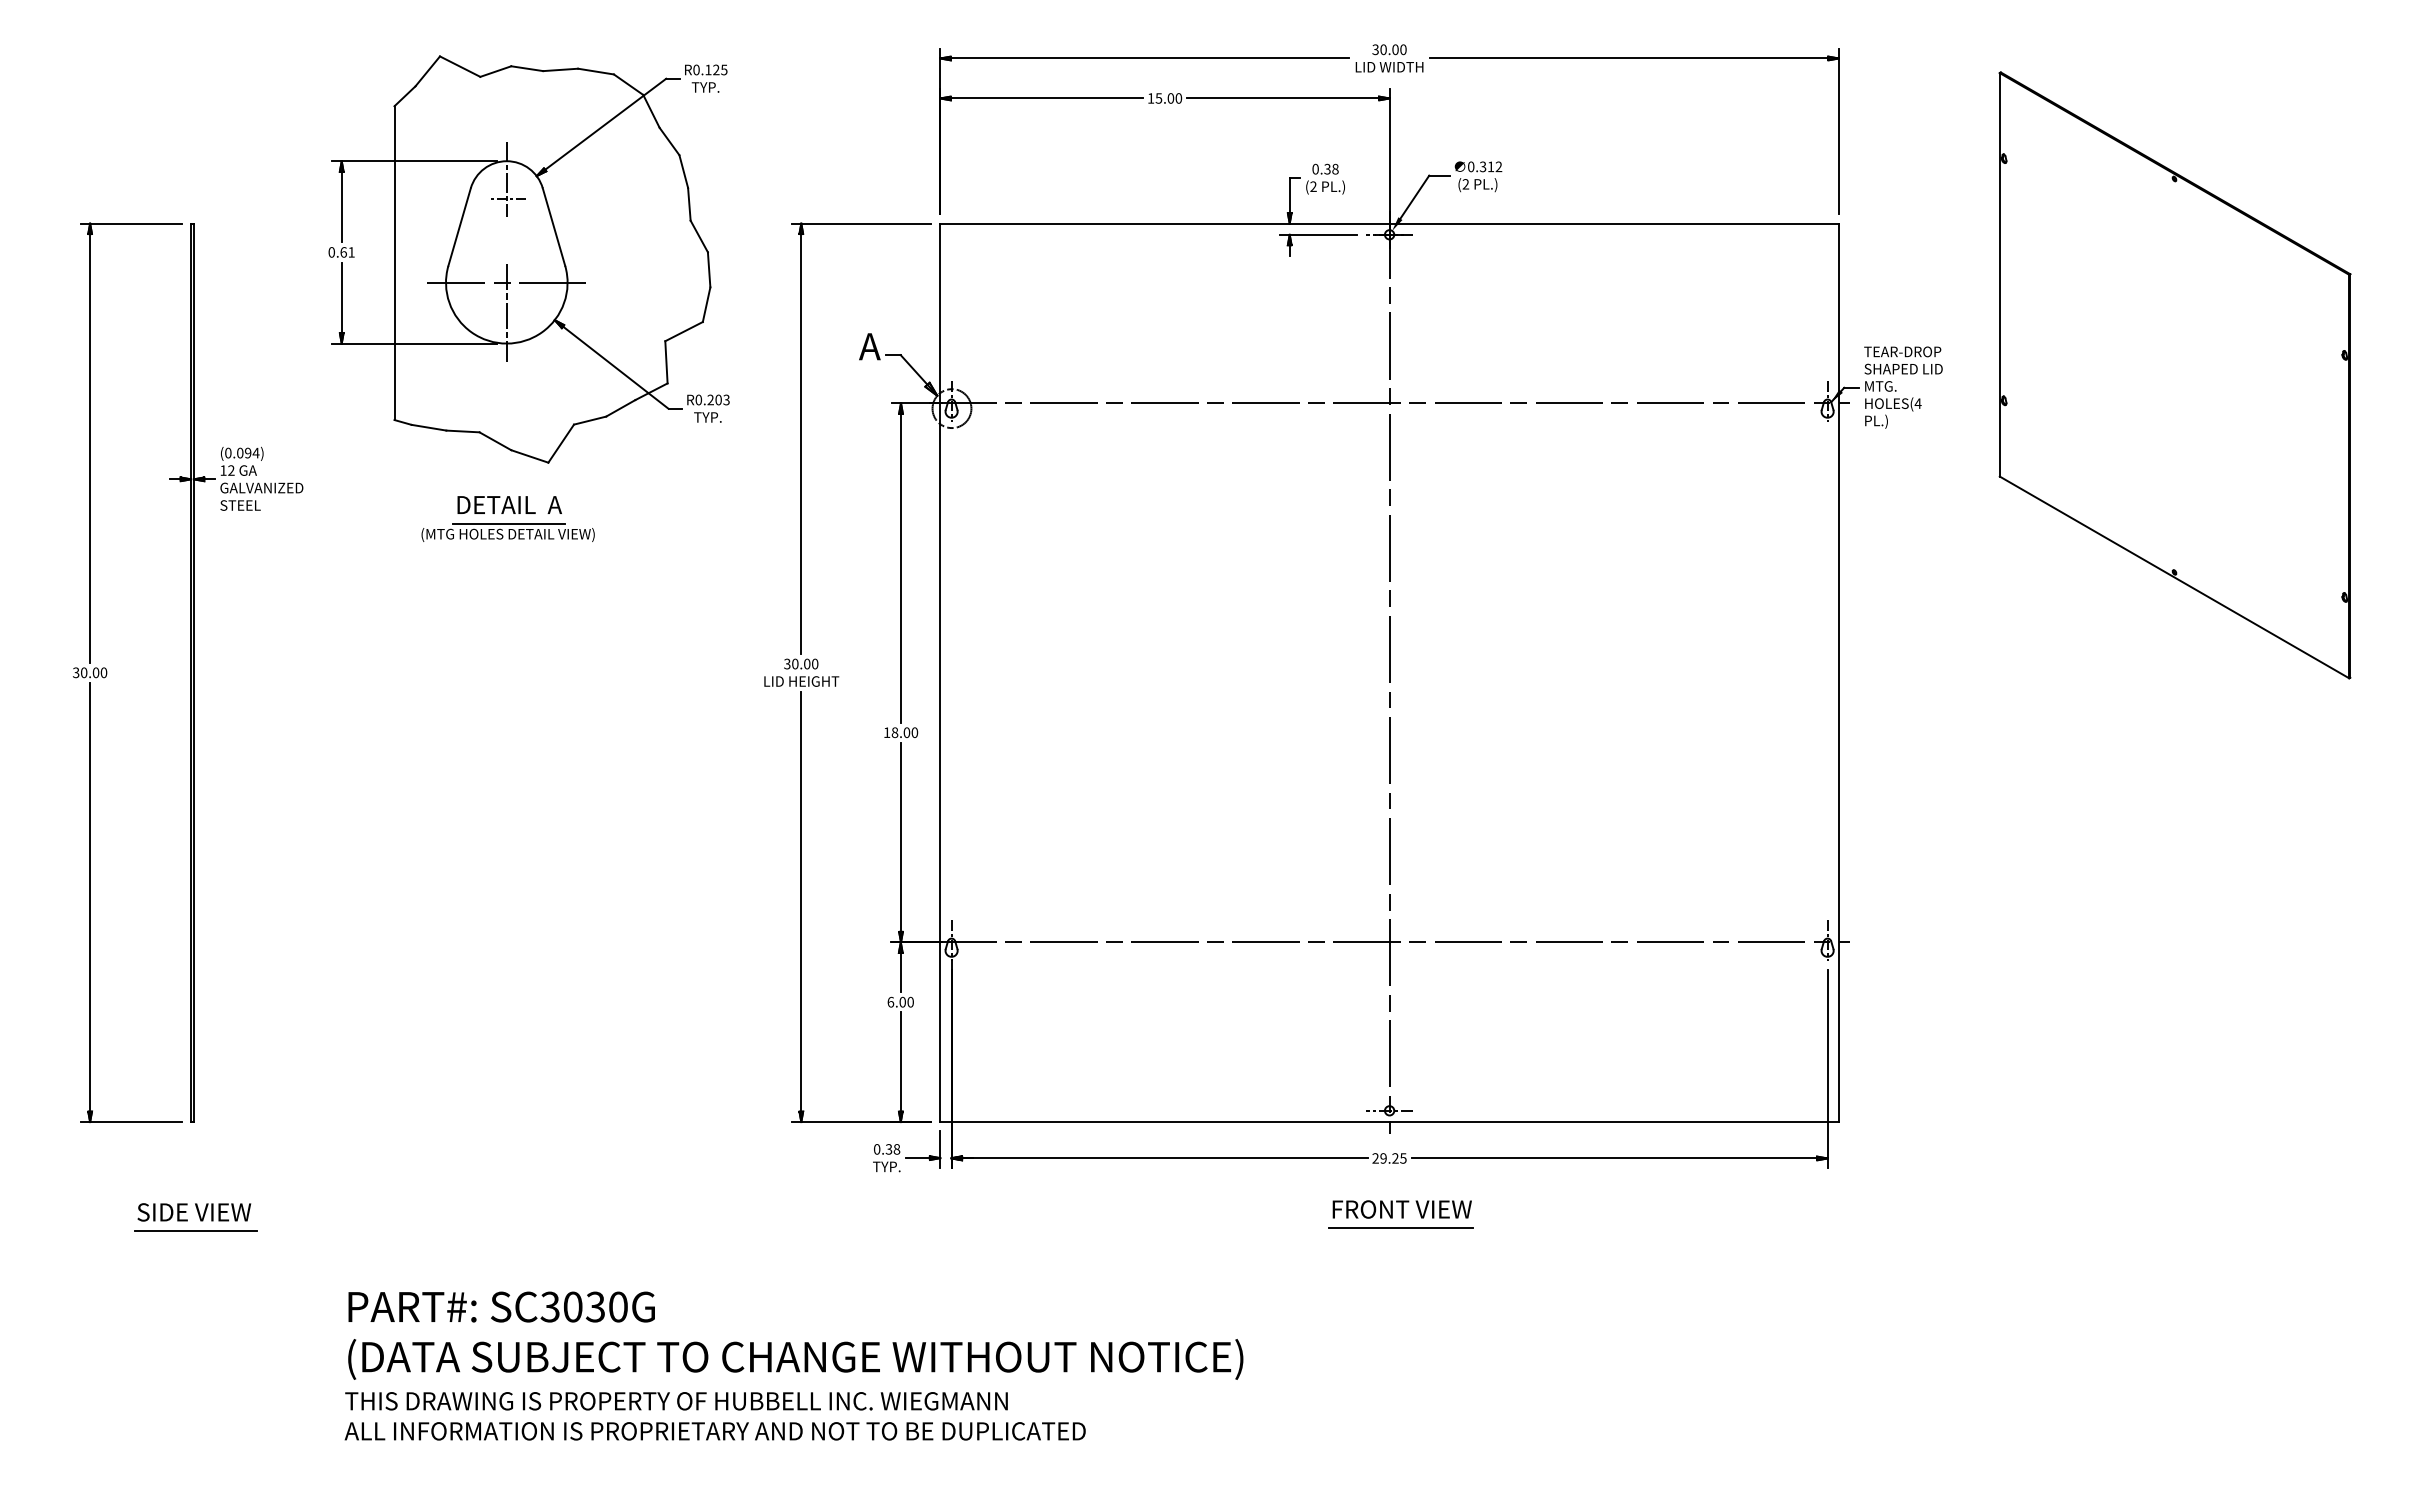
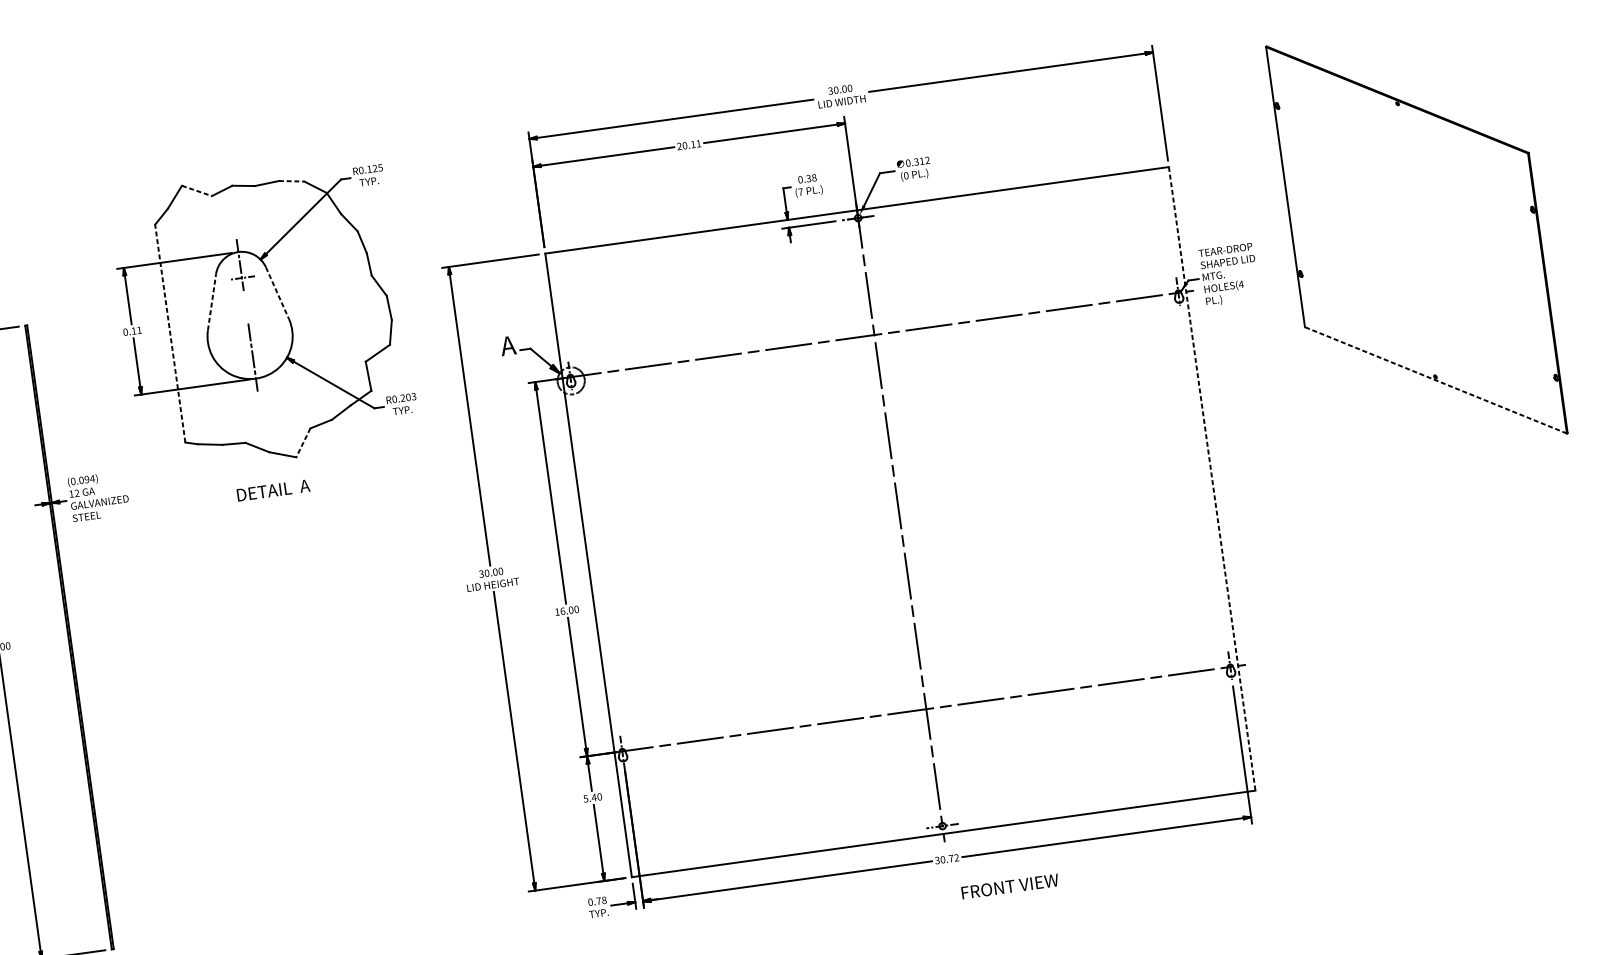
line: (460, 66) -> (197, 190), solid -> dashed
line: (596, 71) -> (292, 181), solid -> dashed
text: (1164, 98) -> (688, 145), 15.00 -> 20.11
text: (1465, 184) -> (906, 175), (2 -> (0
text: (1313, 186) -> (800, 191), (2 -> (7
line: (459, 226) -> (211, 301), solid -> dashed
line: (554, 227) -> (277, 293), solid -> dashed
text: (343, 252) -> (133, 331), 0.61 -> 0.11
line: (394, 263) -> (170, 333), solid -> dashed
line: (506, 282) -> (249, 336), removed
line: (561, 443) -> (303, 442), solid -> dashed
part: (507, 532) -> (274, 509), removed
line: (2174, 577) -> (1435, 380), solid -> dashed
line: (1838, 673) -> (1212, 479), solid -> dashed
text: (894, 732) -> (562, 611), 18.00 -> 16.00
text: (896, 1001) -> (589, 797), 6.00 -> 5.40
text: (888, 1149) -> (598, 901), 0.38 -> 0.78
text: (1389, 1158) -> (947, 859), 29.25 -> 30.72
text: (1401, 1209) -> (1009, 886), moved
line: (1400, 1227) -> (961, 906), removed

